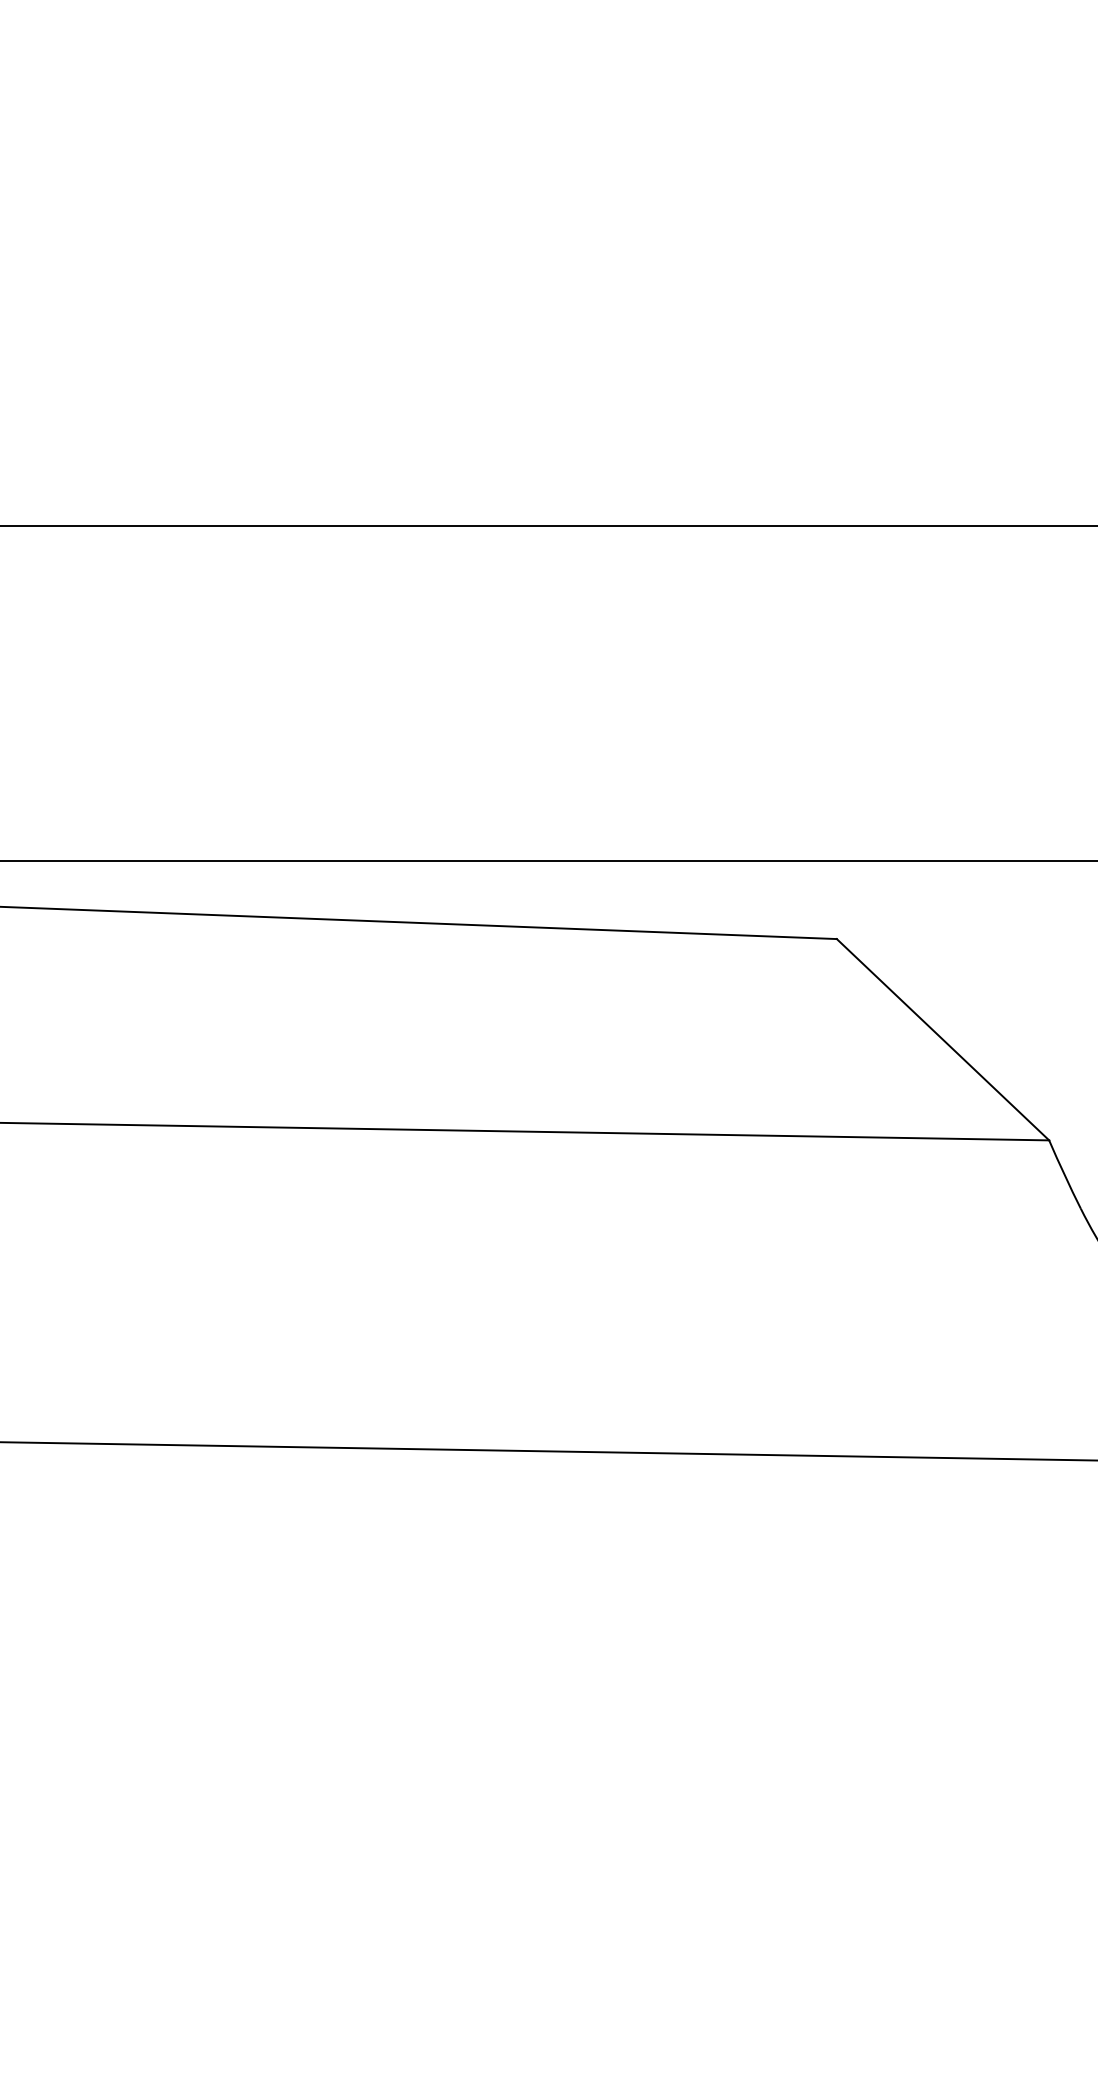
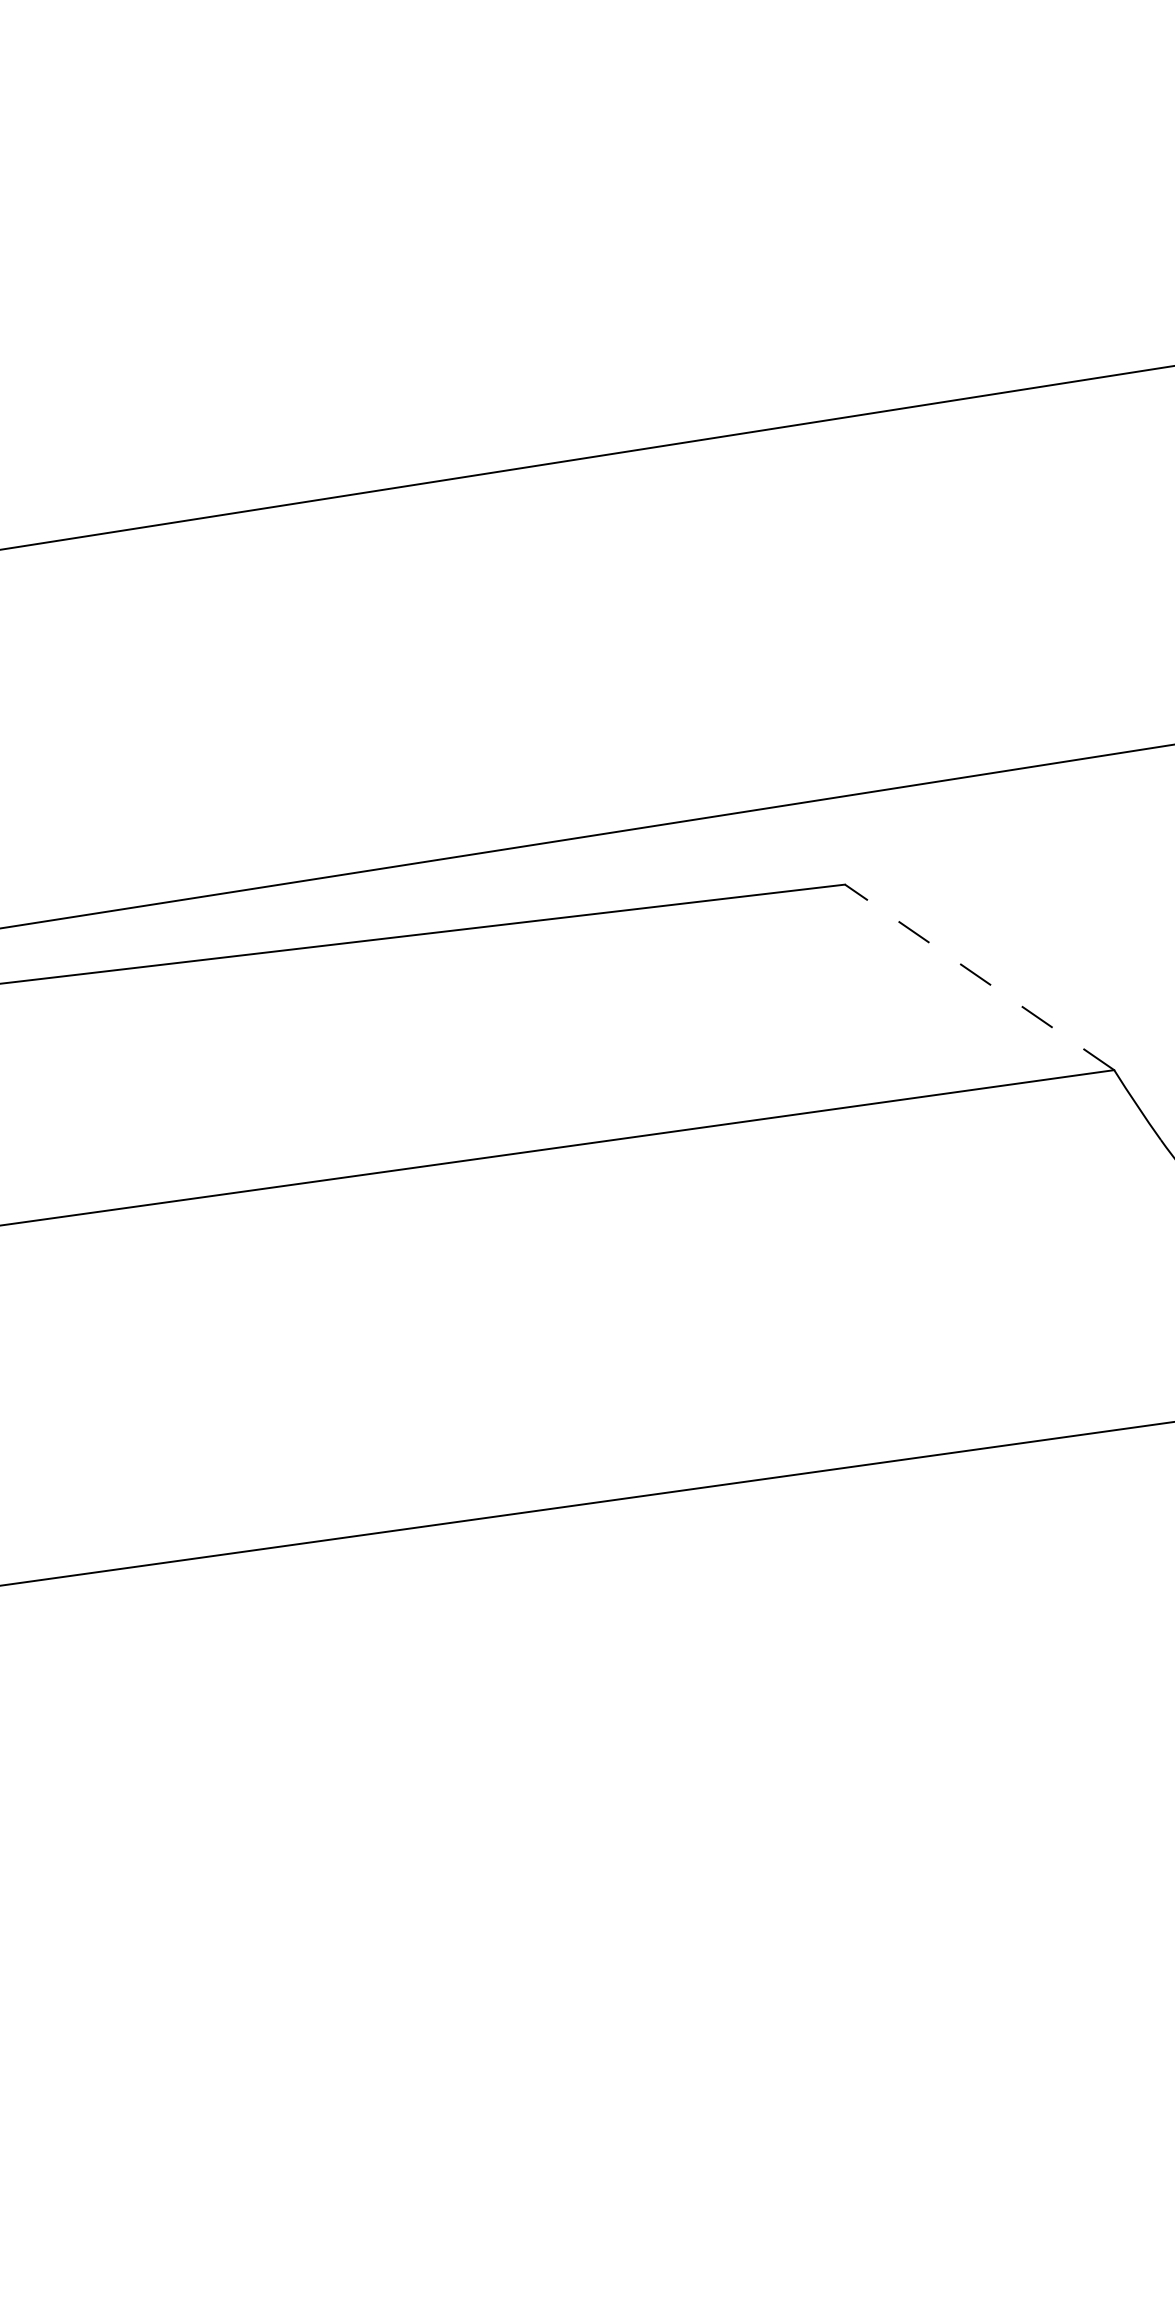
line: (942, 1039) -> (979, 977), solid -> dashed

